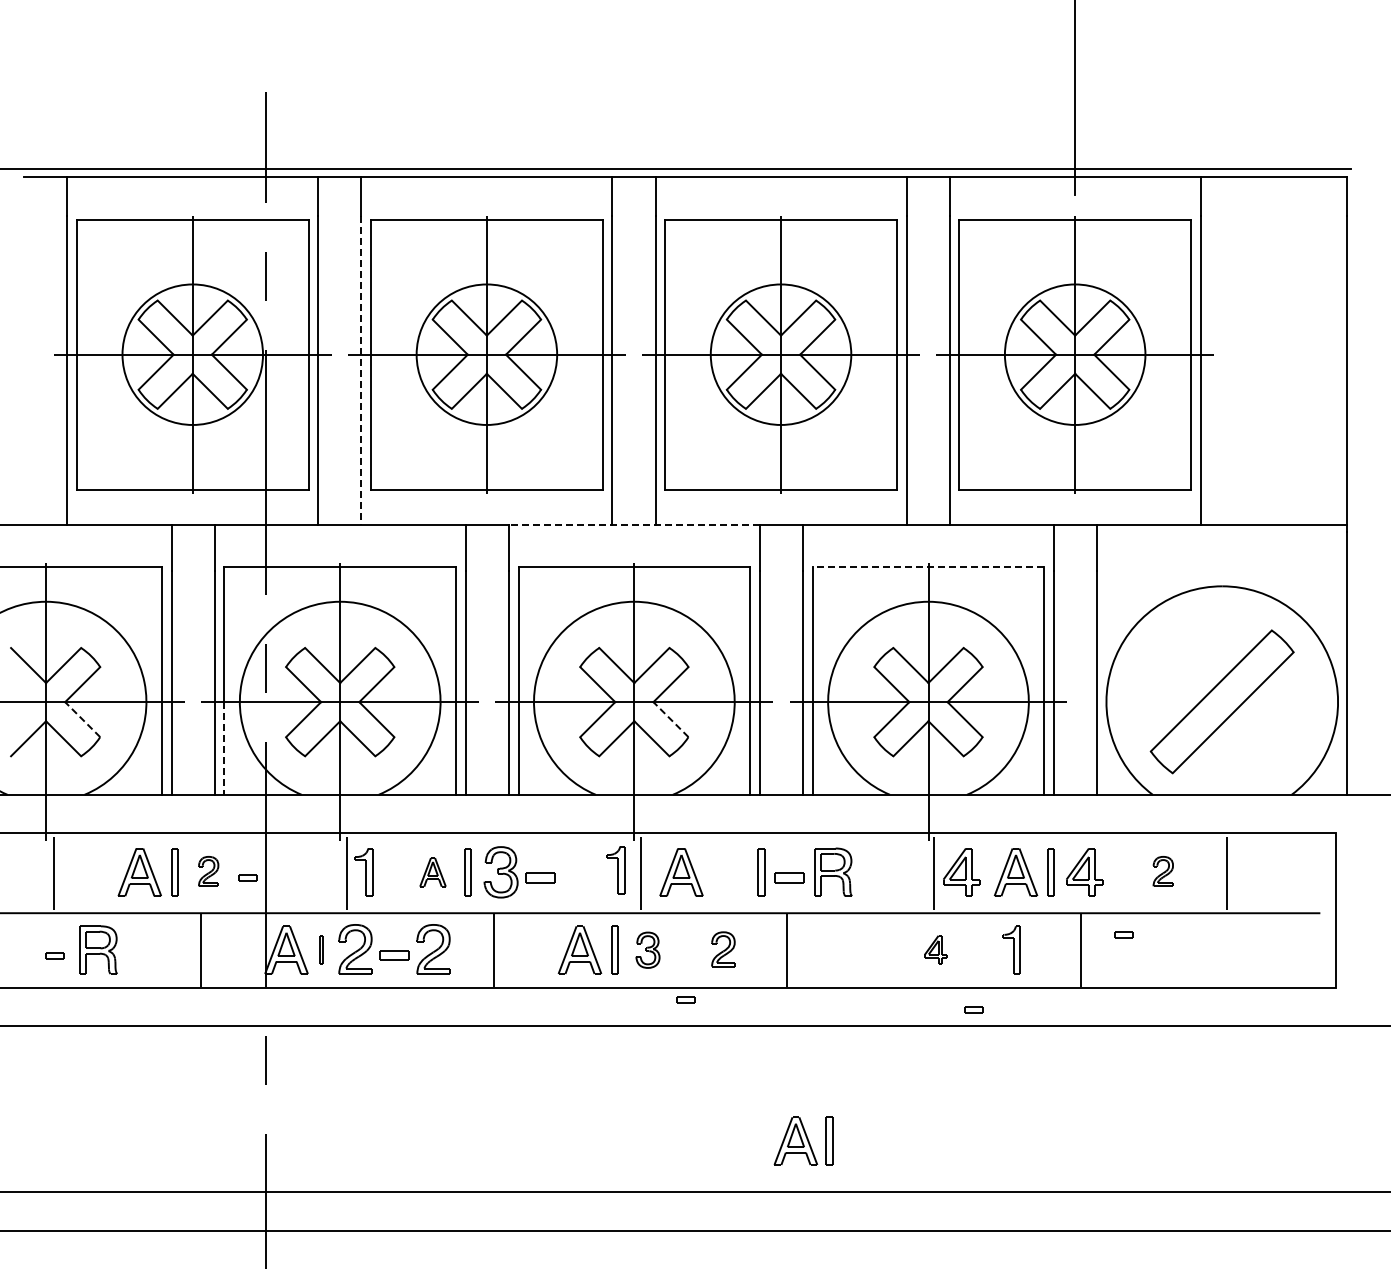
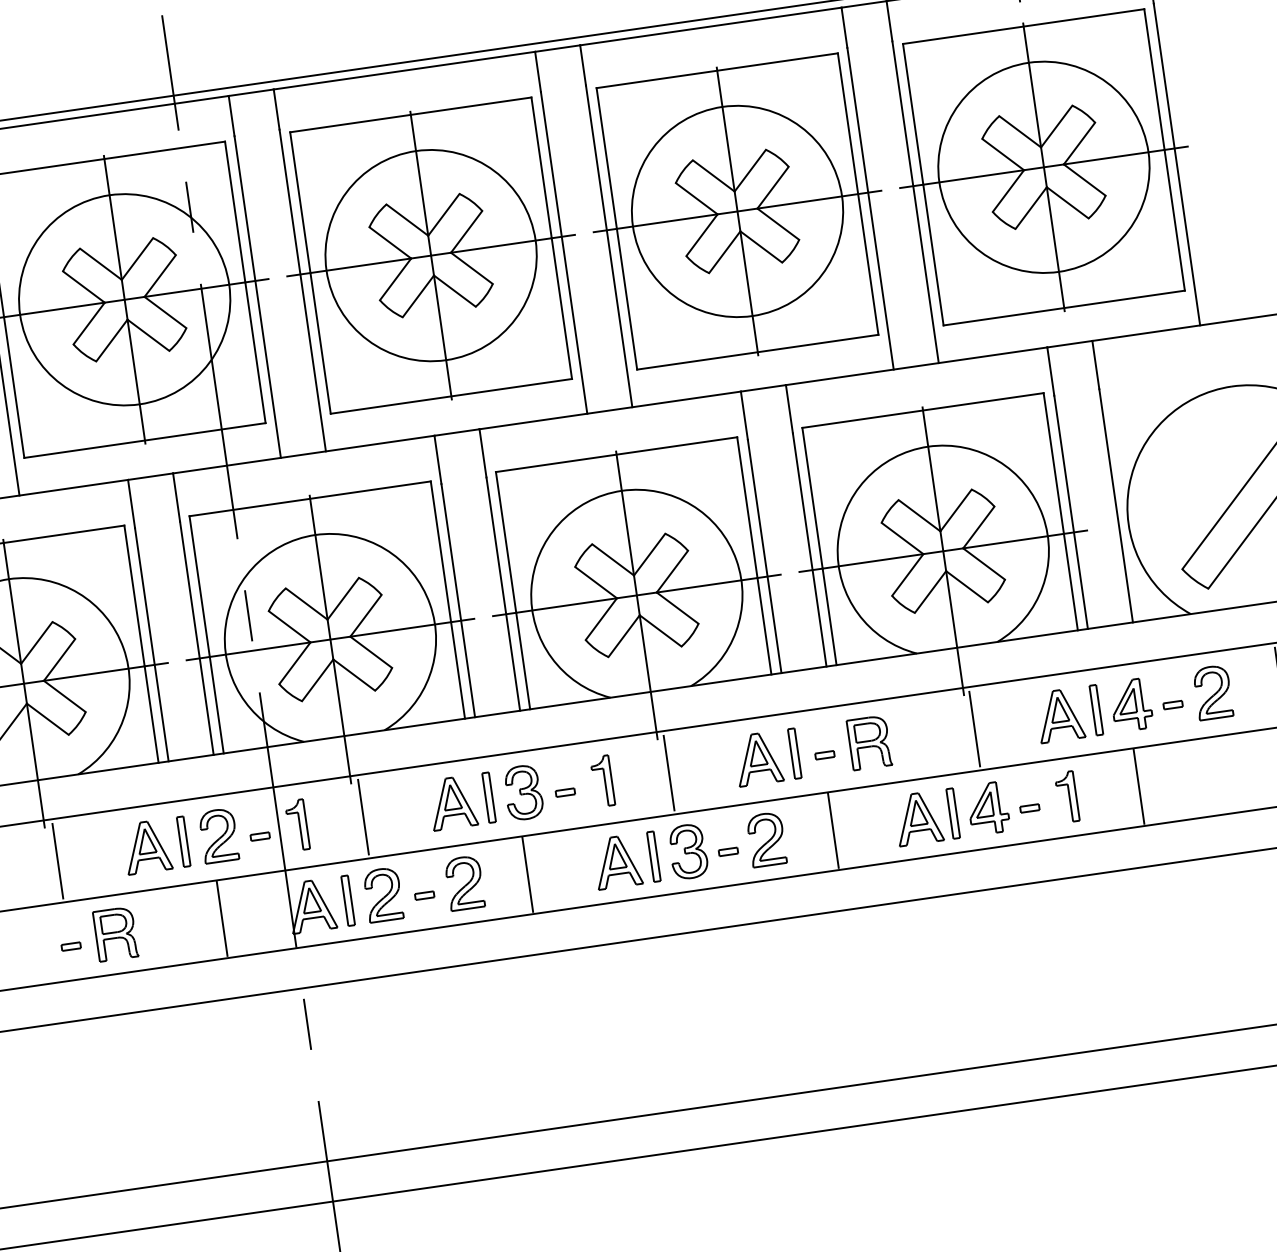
circle: (192, 354) -> (124, 299), size x1.43
circle: (486, 354) -> (430, 255), size x1.43
circle: (780, 354) -> (736, 211), size x1.43
circle: (1074, 354) -> (1043, 167), size x1.43
line: (361, 370) -> (302, 290), dashed -> solid
line: (633, 524) -> (609, 410), dashed -> solid
line: (928, 567) -> (923, 411), dashed -> solid
line: (82, 719) -> (64, 696), dashed -> solid
line: (670, 719) -> (677, 608), dashed -> solid
line: (224, 748) -> (216, 705), dashed -> solid
part: (615, 870) -> (602, 781), moved
part: (208, 871) -> (218, 835), size x1.67
part: (1163, 871) -> (1213, 692), size x1.67
part: (363, 872) -> (296, 825), moved
part: (432, 872) -> (452, 803), size x1.67
part: (681, 872) -> (758, 759), moved
part: (961, 872) -> (1003, 723), removed
part: (539, 877) -> (564, 792), size x0.62
part: (789, 877) -> (824, 754), size x0.62
part: (1123, 934) -> (1172, 704), moved
part: (321, 949) -> (348, 900), size x1.67
part: (723, 949) -> (766, 839), size x1.43
part: (935, 949) -> (987, 807), size x1.67
part: (647, 950) -> (687, 852), size x1.43
part: (393, 955) -> (423, 895), size x0.62
part: (685, 999) -> (728, 851), moved
part: (973, 1009) -> (1029, 808), moved
part: (803, 1140) -> (926, 816), moved

